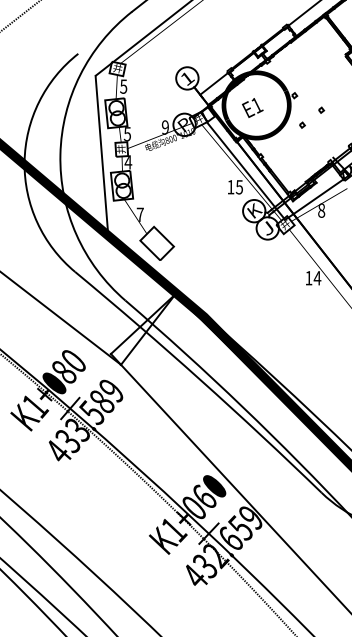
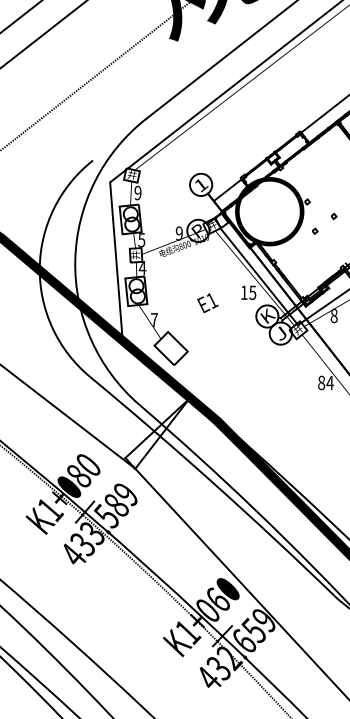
text: (123, 86) -> (137, 192), 5 -> 9
text: (252, 108) -> (207, 303), moved
text: (308, 277) -> (321, 382), 14 -> 84

